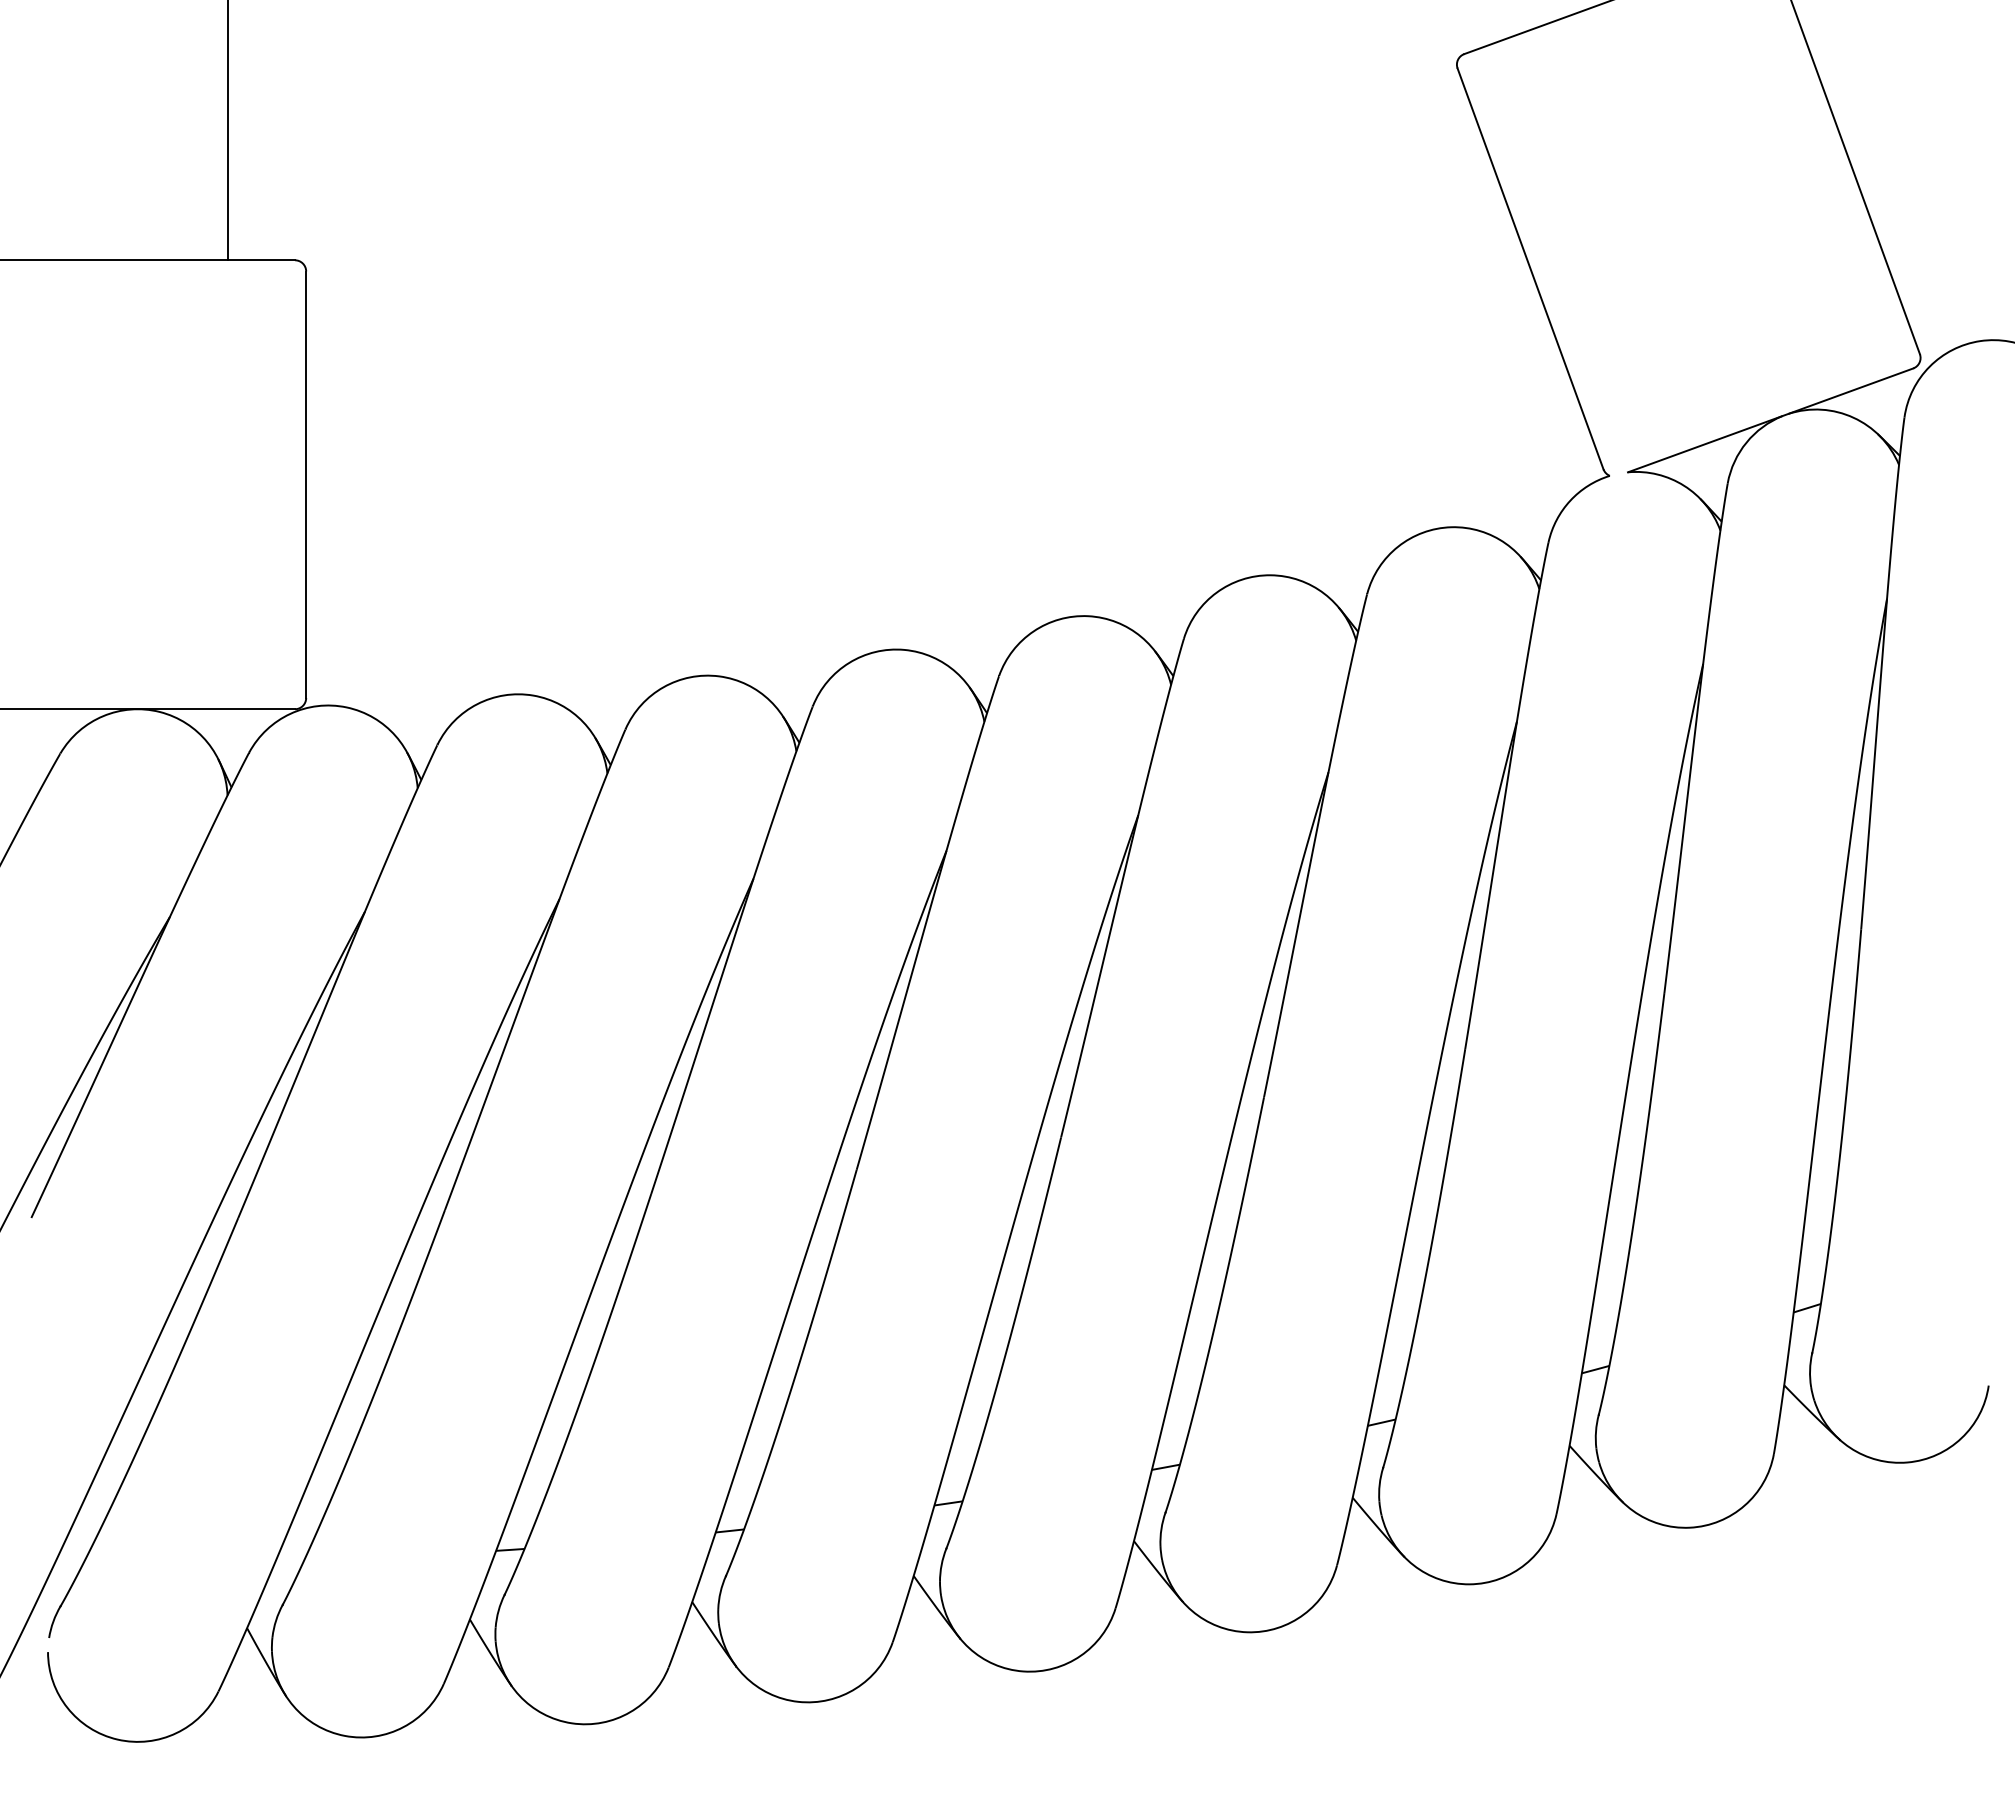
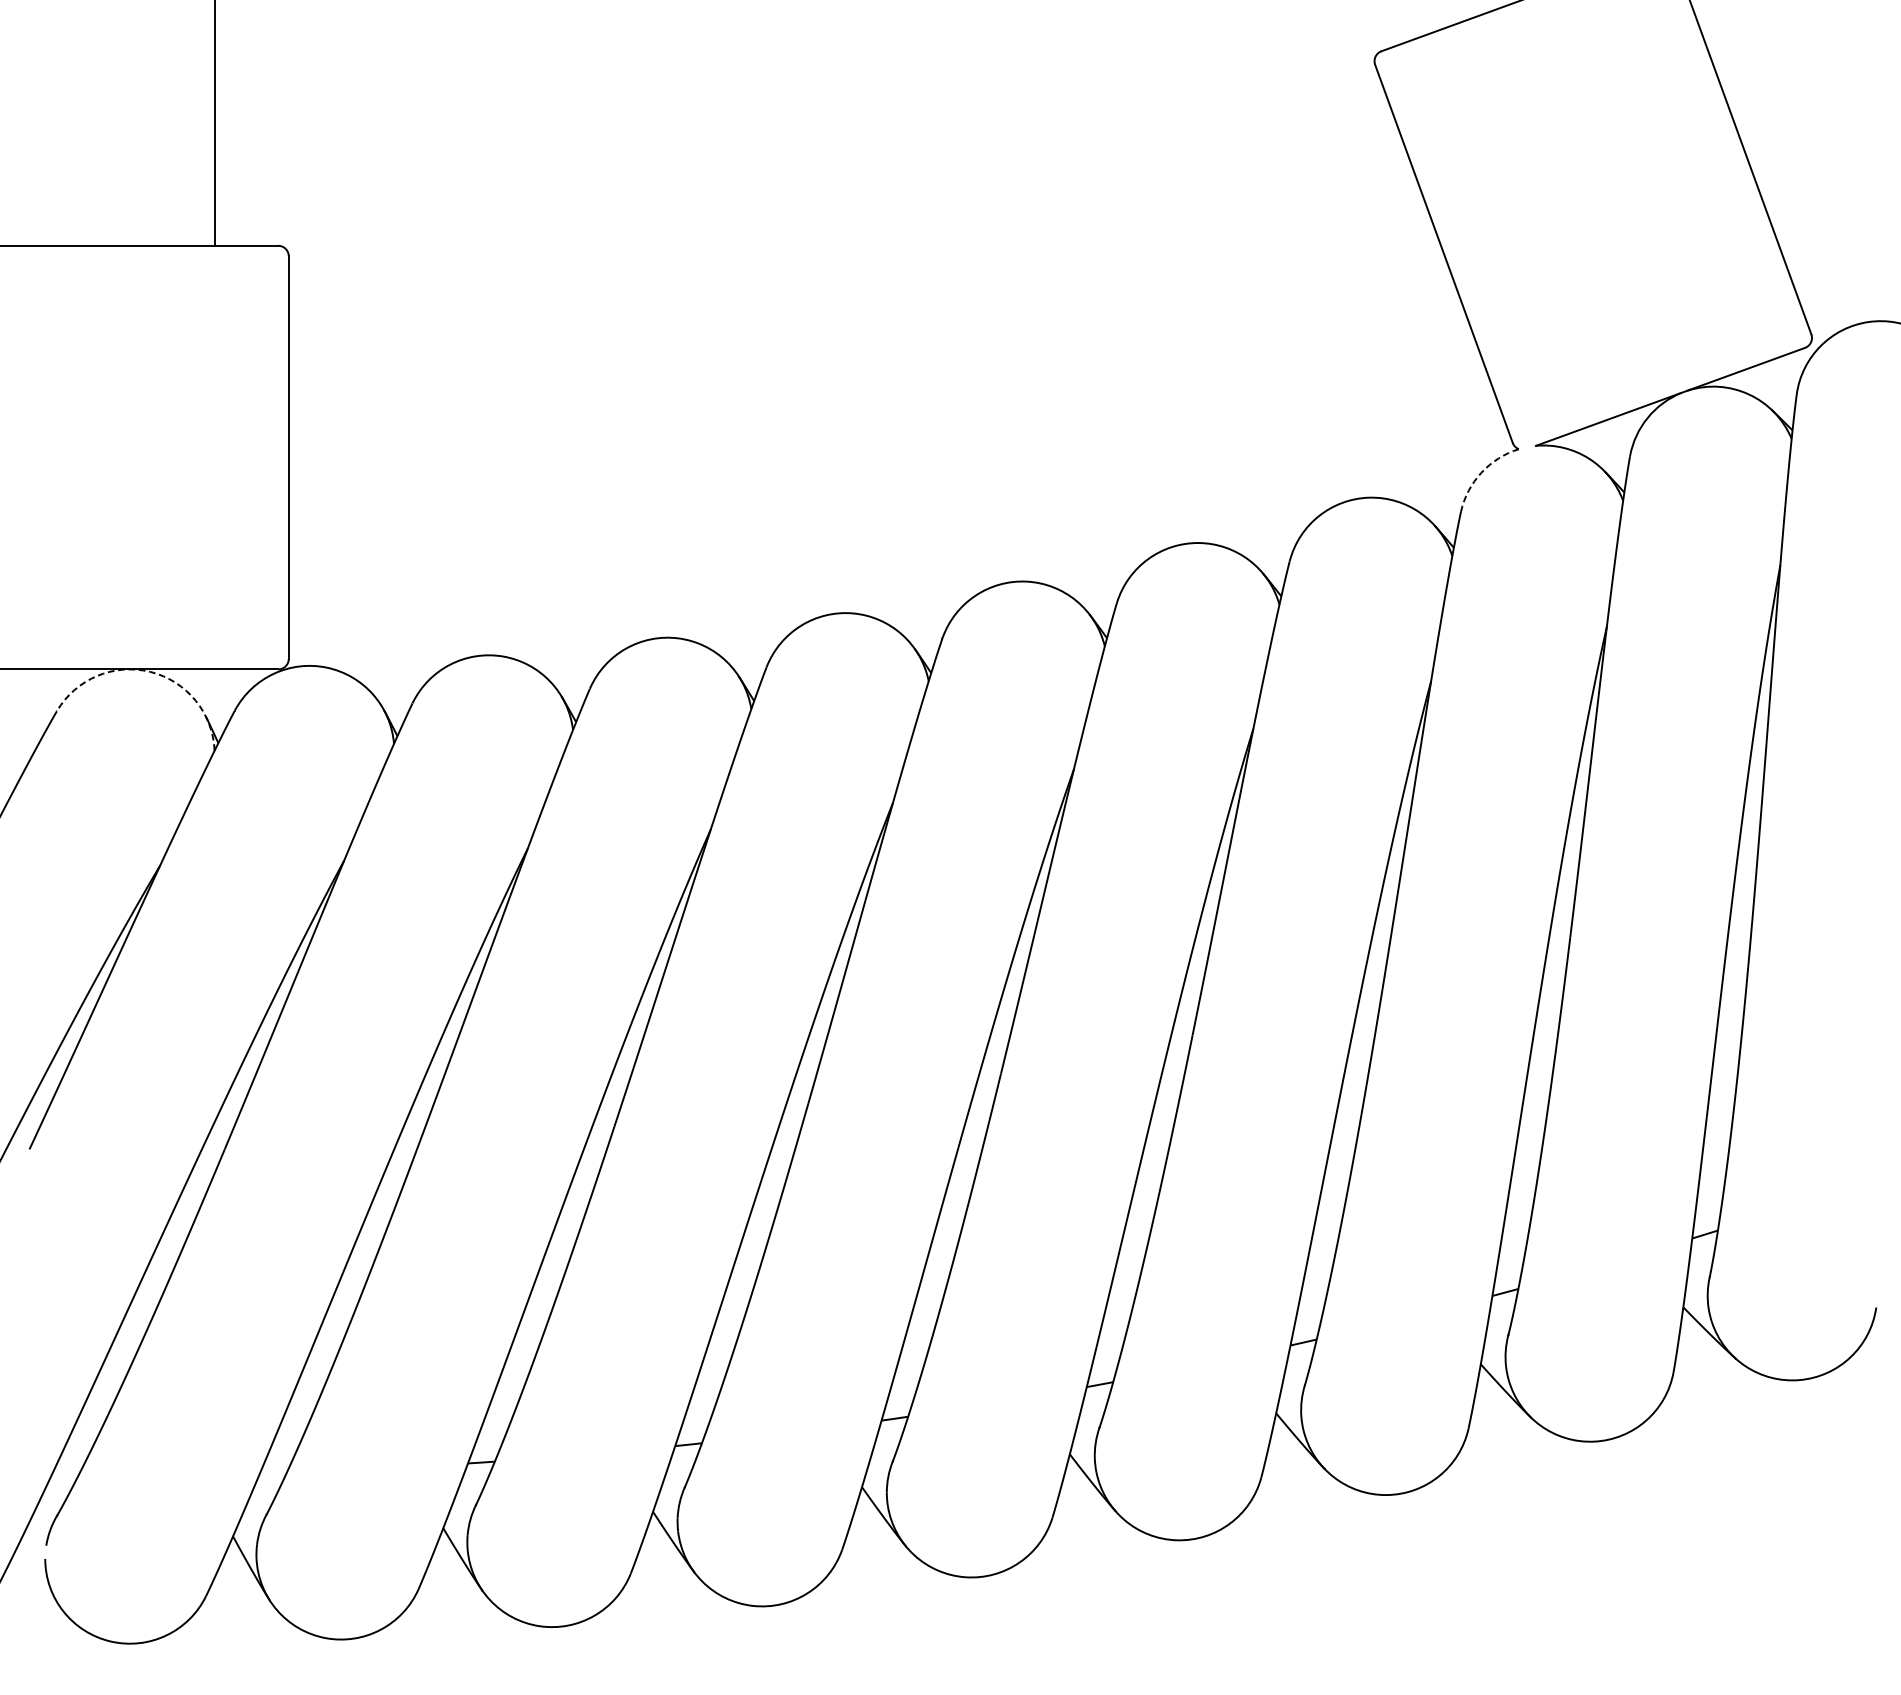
arc: (1570, 500) -> (1481, 472), solid -> dashed
arc: (159, 711) -> (150, 671), solid -> dashed

